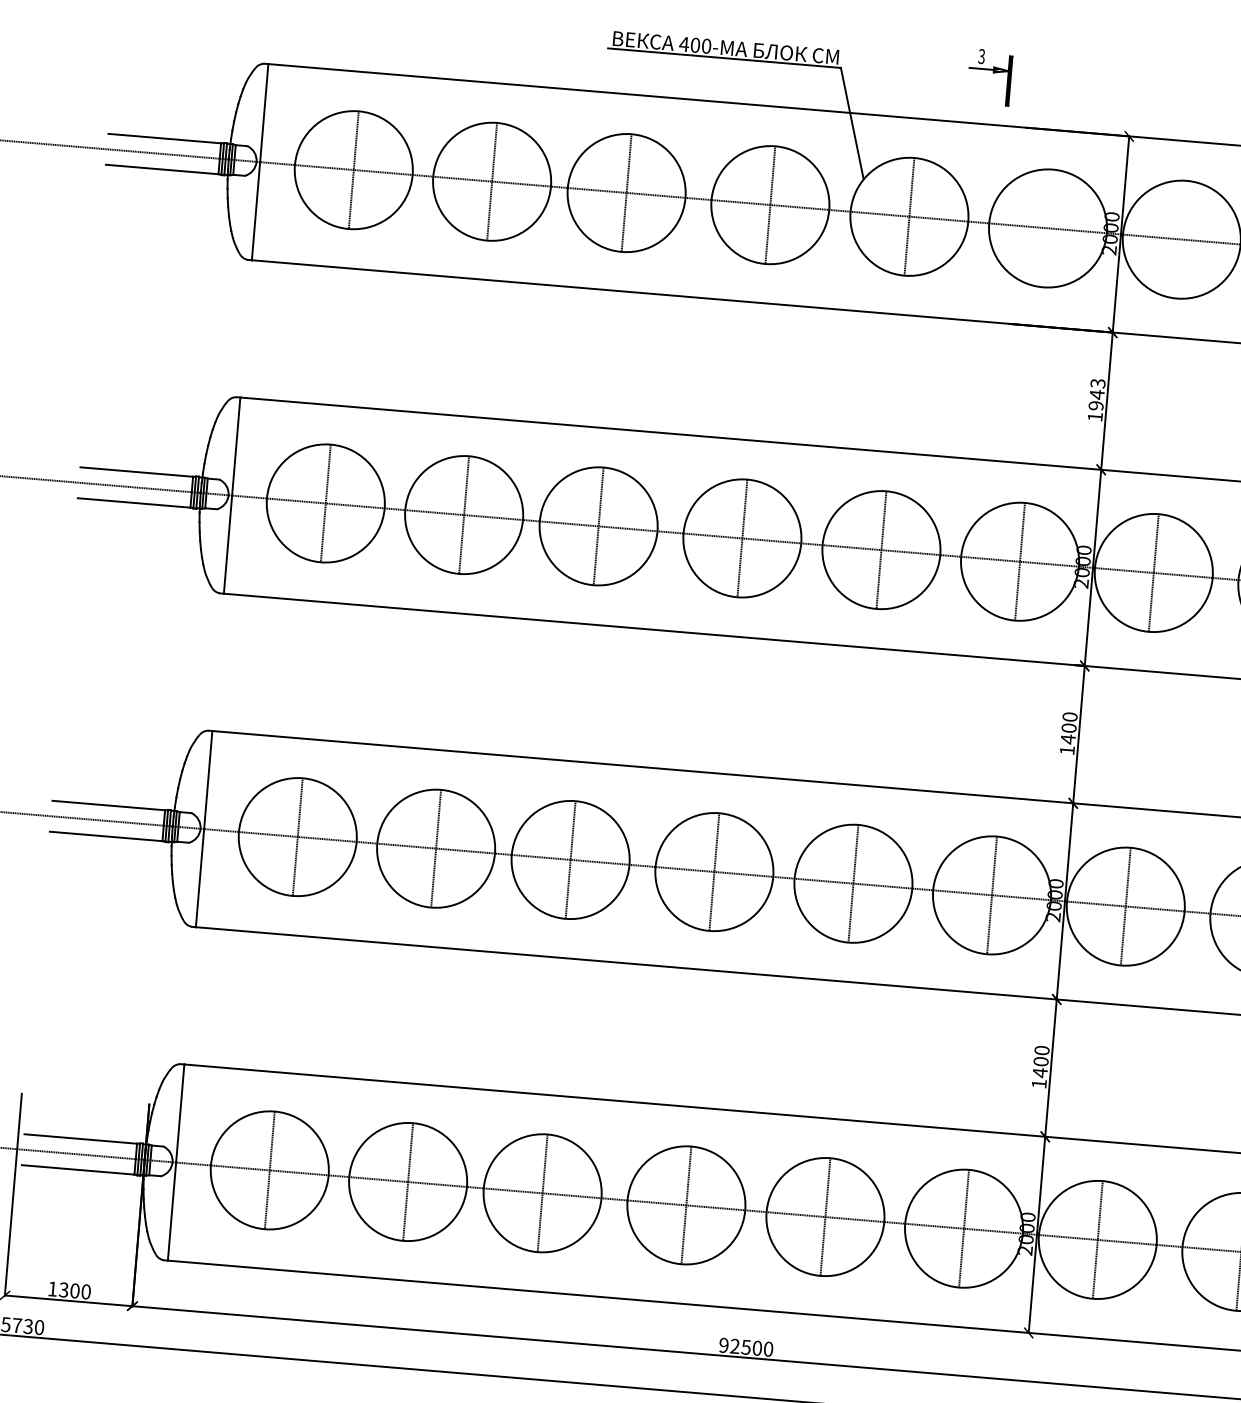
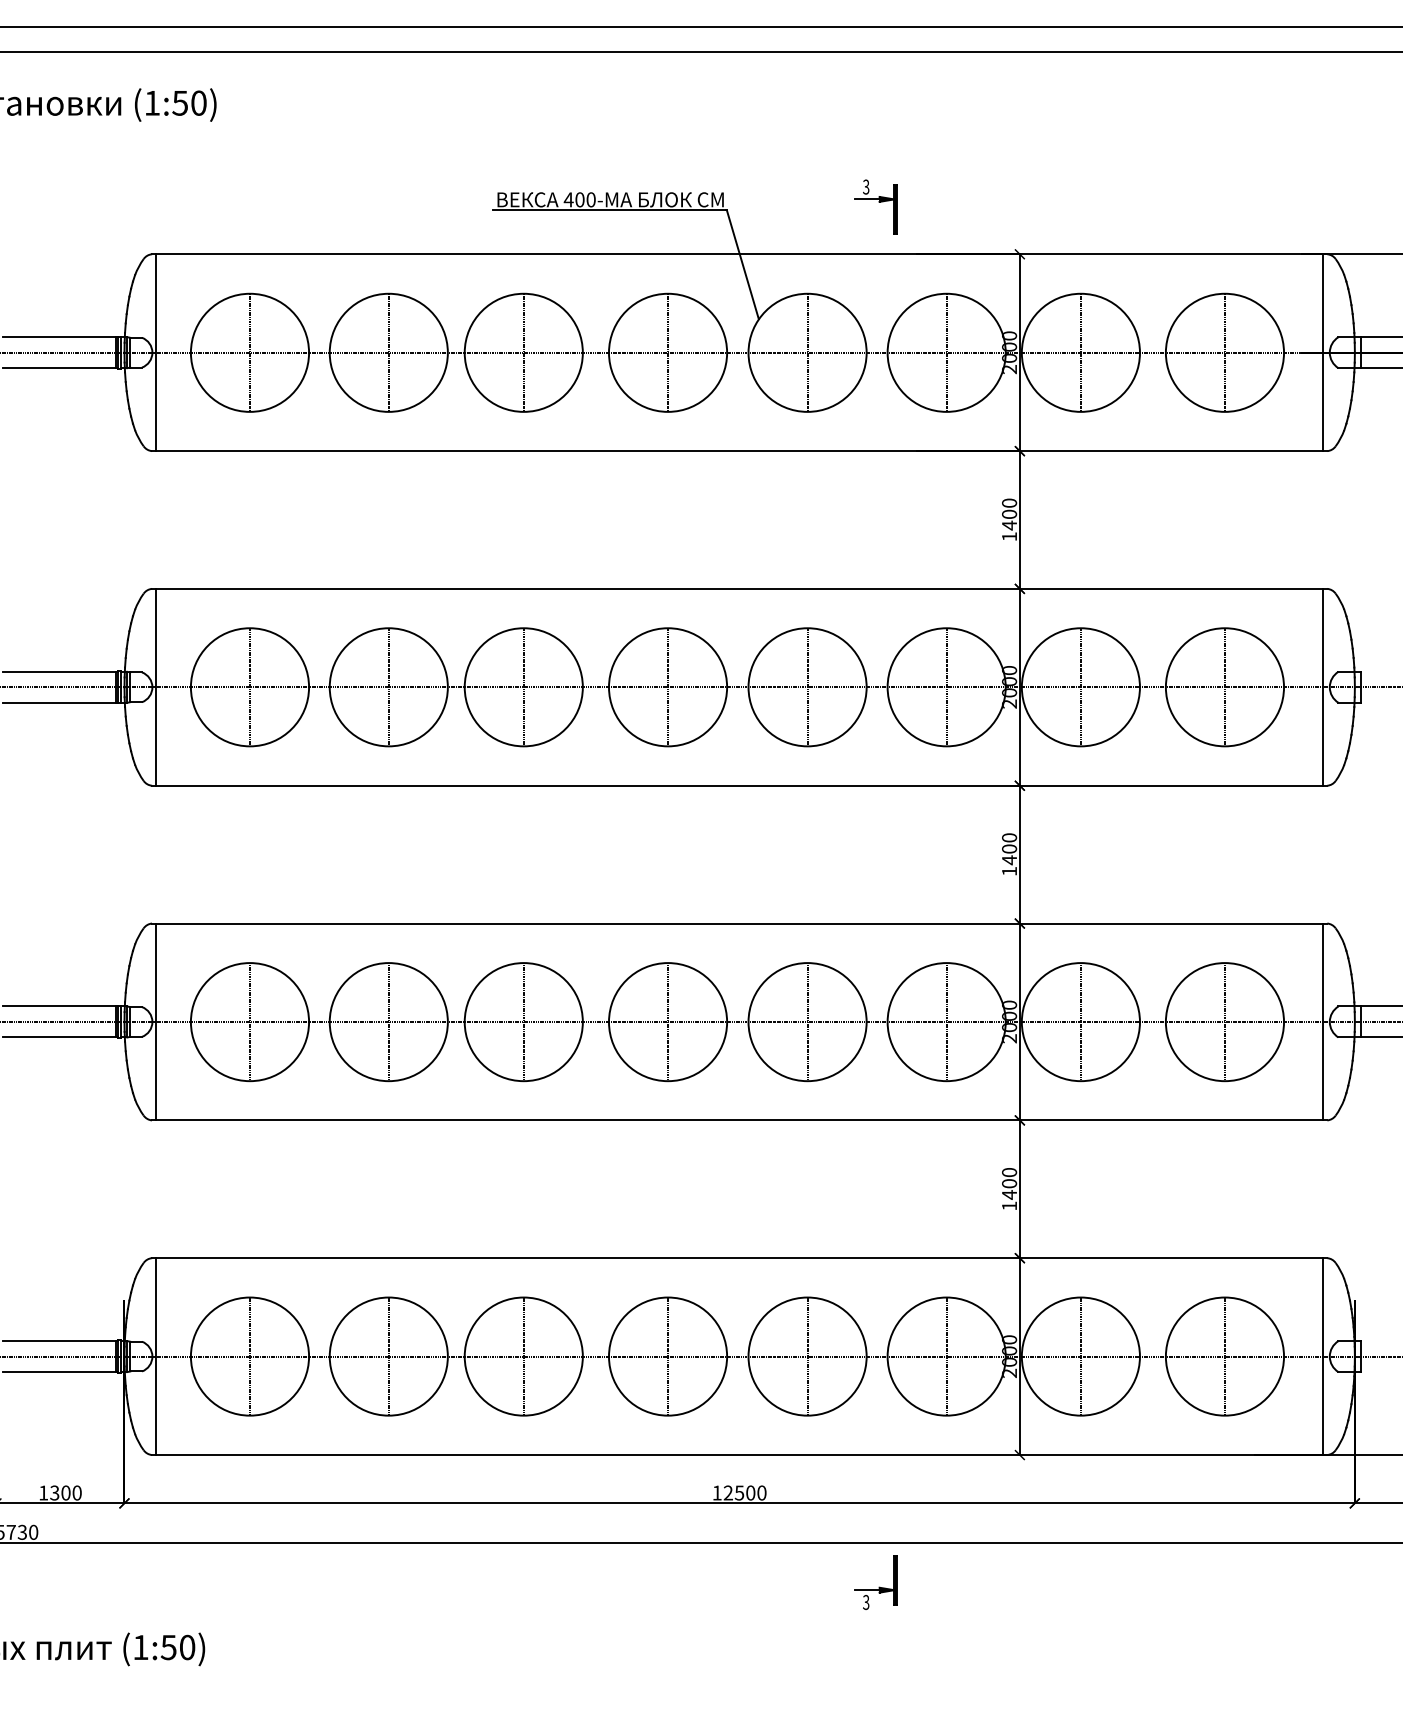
line: (1047, 228) -> (946, 352), added
line: (1181, 239) -> (1080, 352), added
text: (1097, 394) -> (1009, 514), 1943 -> 1400
text: (723, 1344) -> (716, 1492), 92500 -> 12500

